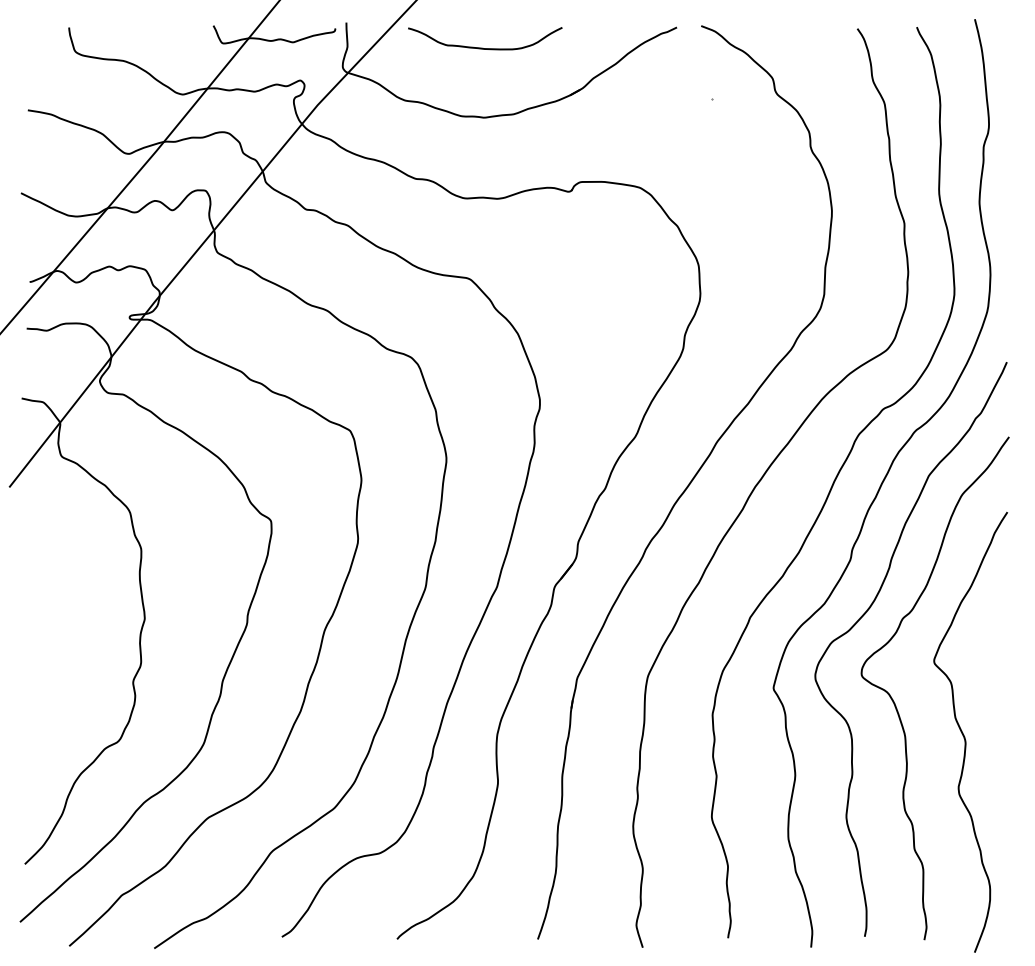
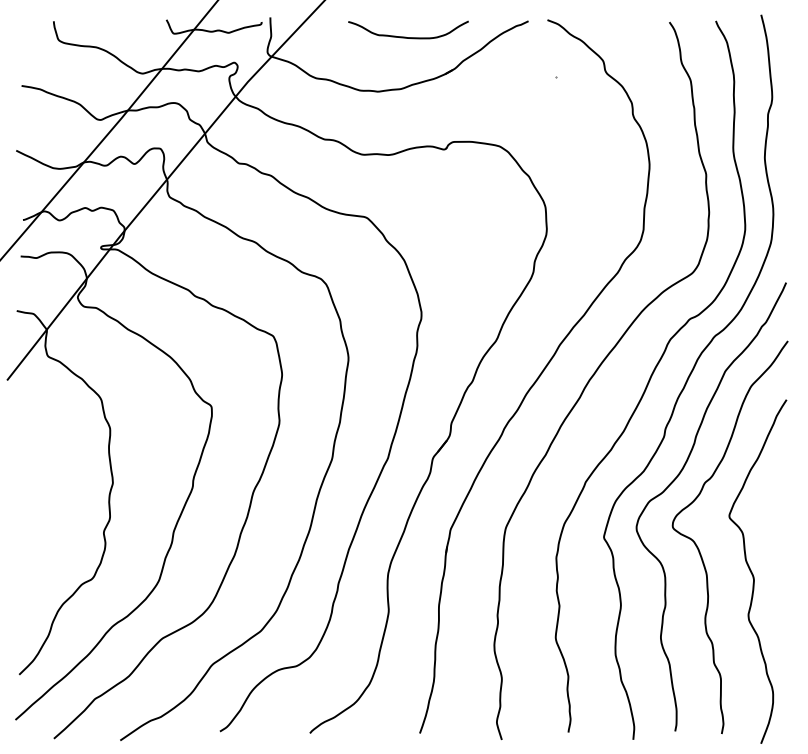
curve: (482, 47) -> (406, 36), moved

